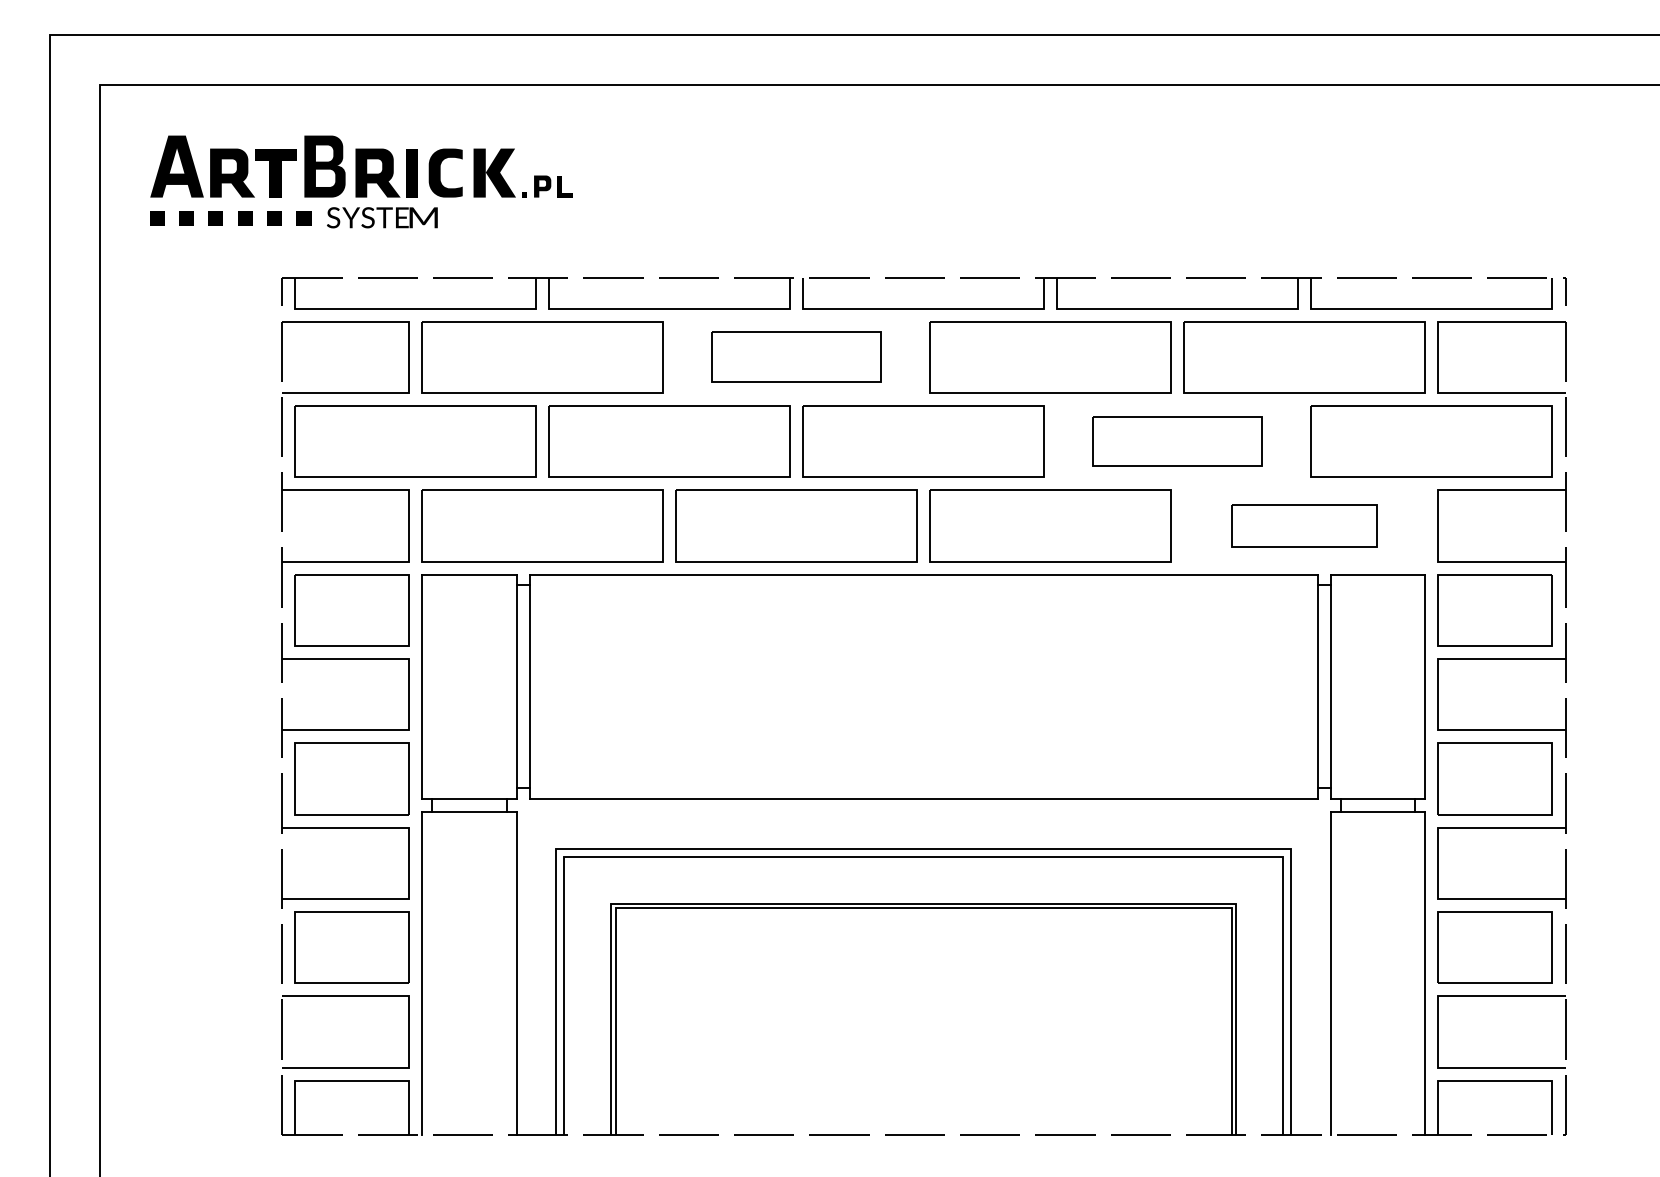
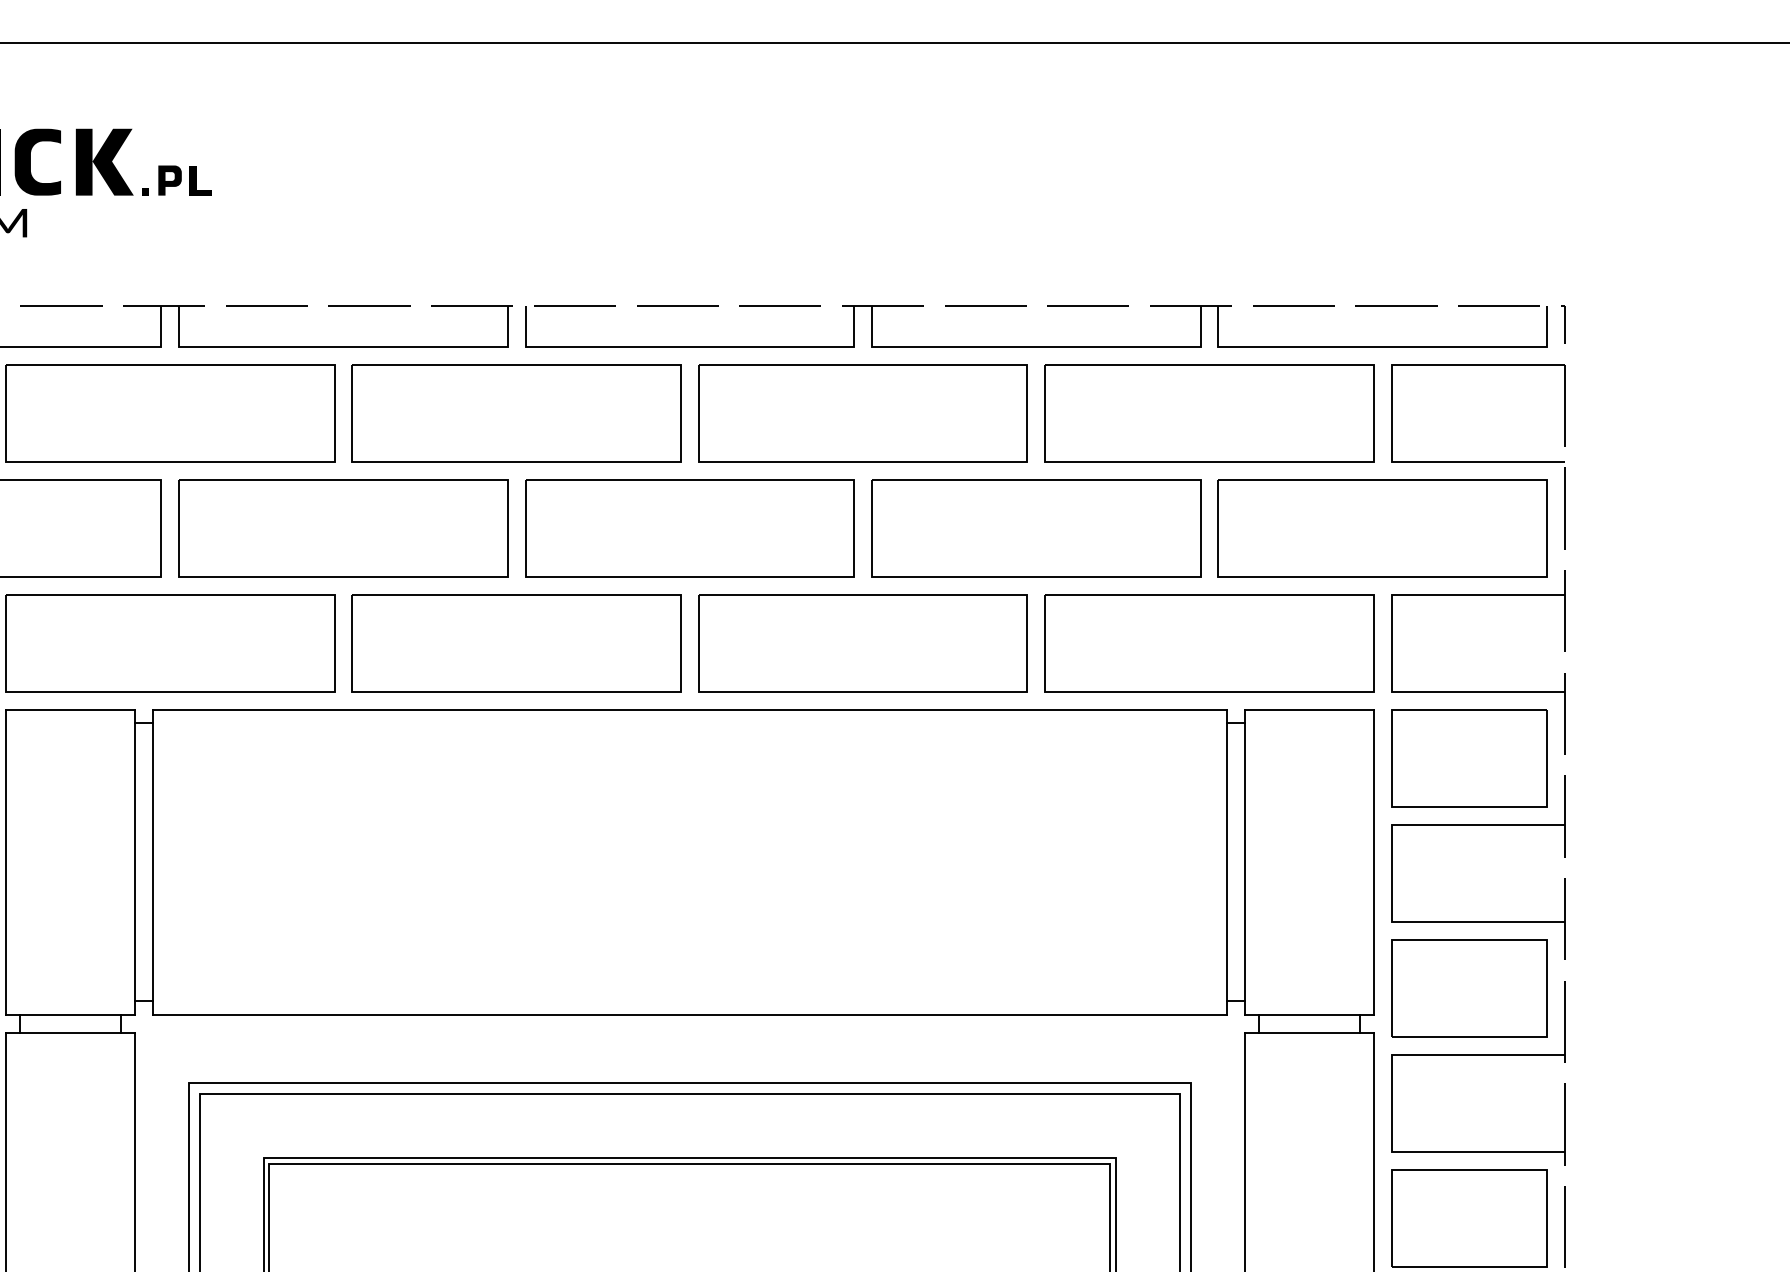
part: (796, 357) -> (516, 413), size x1.43
part: (1177, 441) -> (1035, 528), size x1.43
part: (1304, 525) -> (1208, 642), size x1.67

